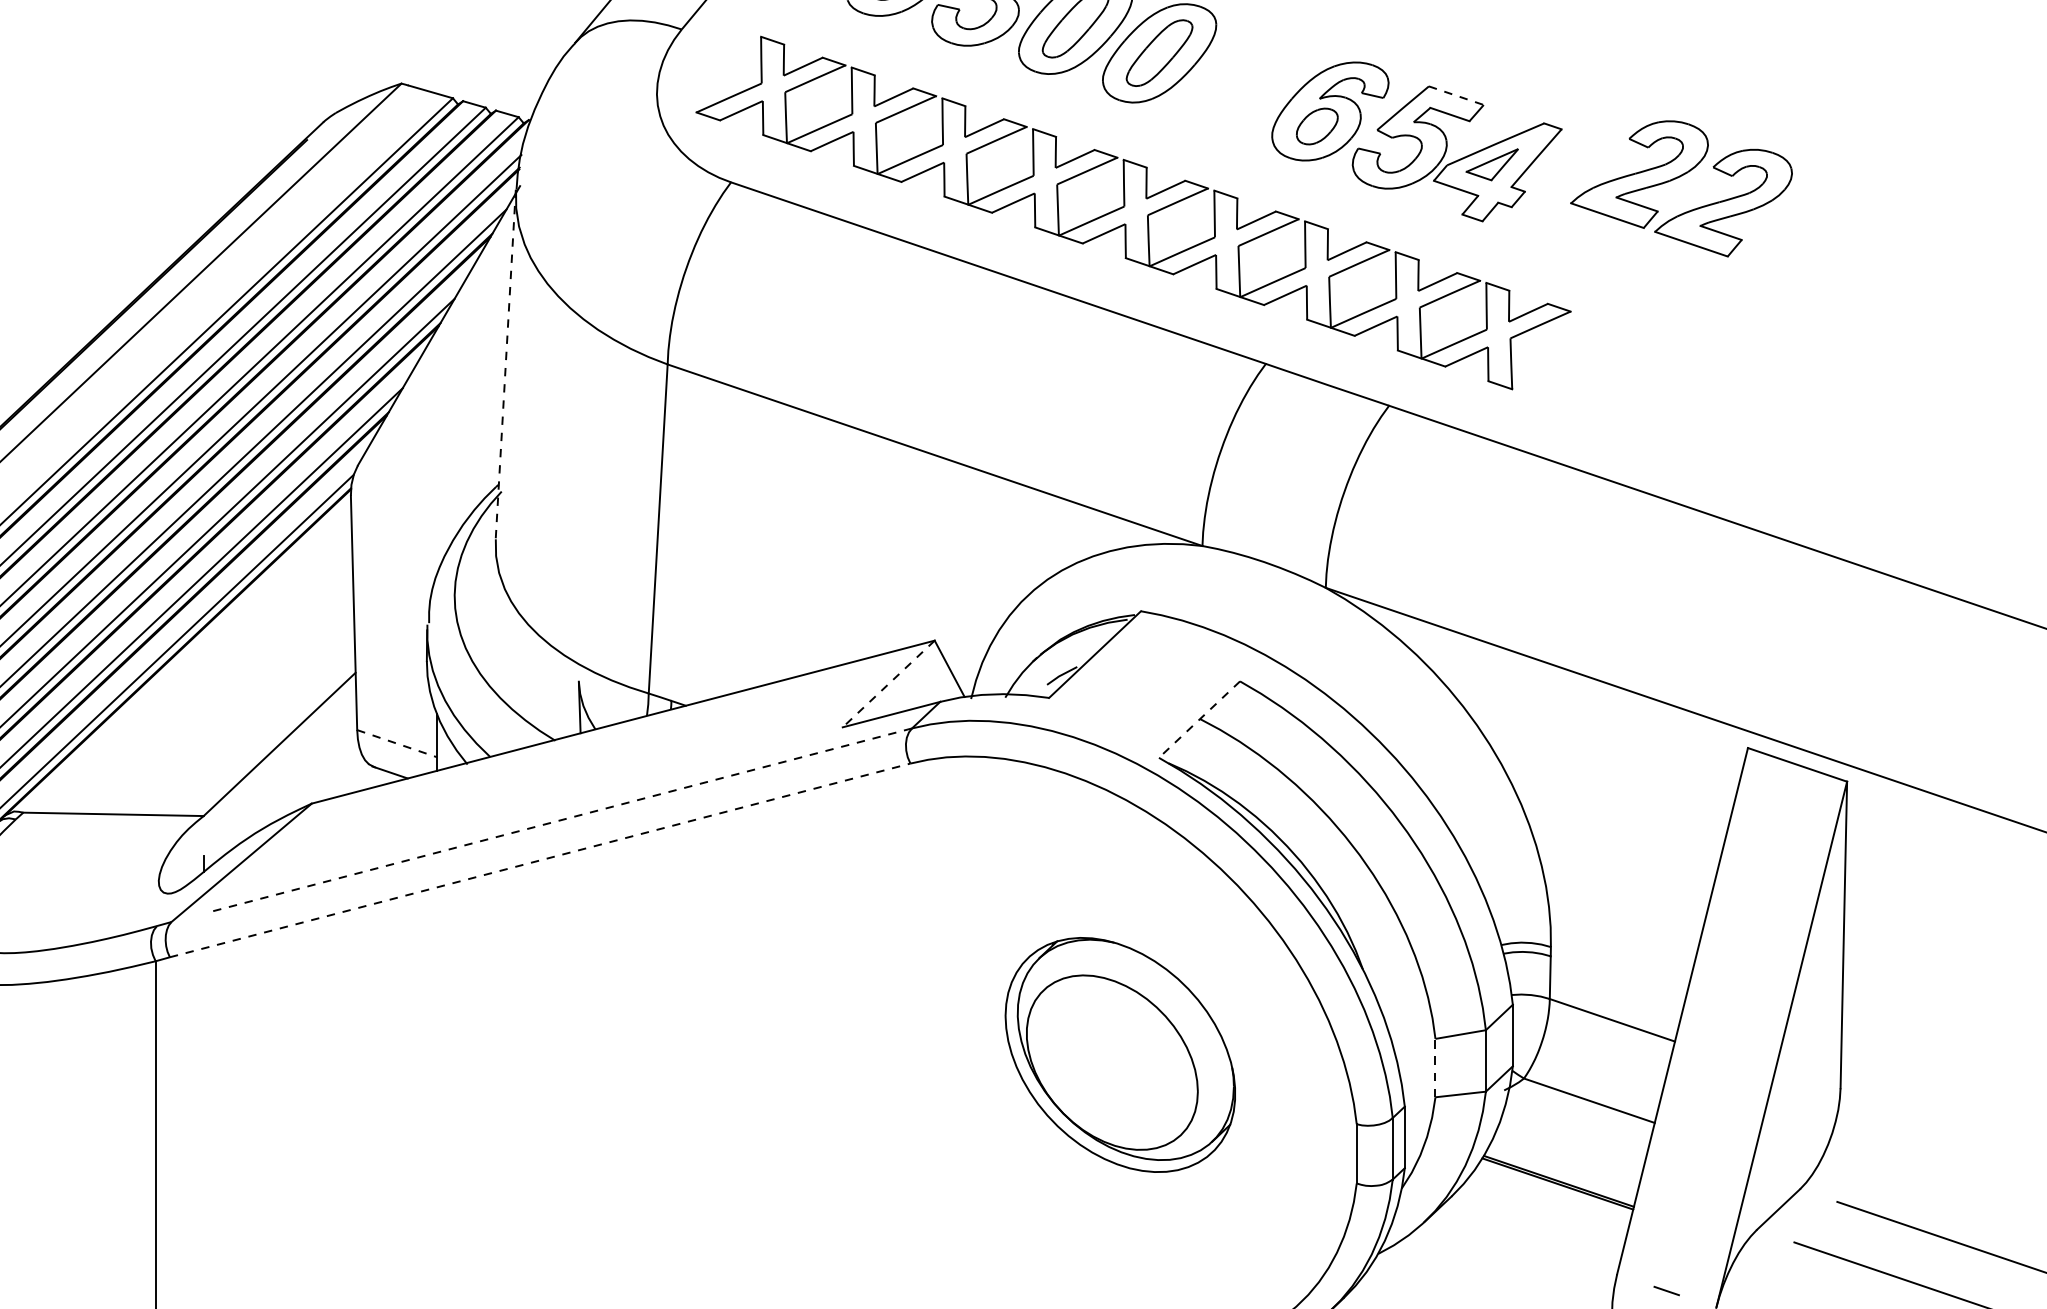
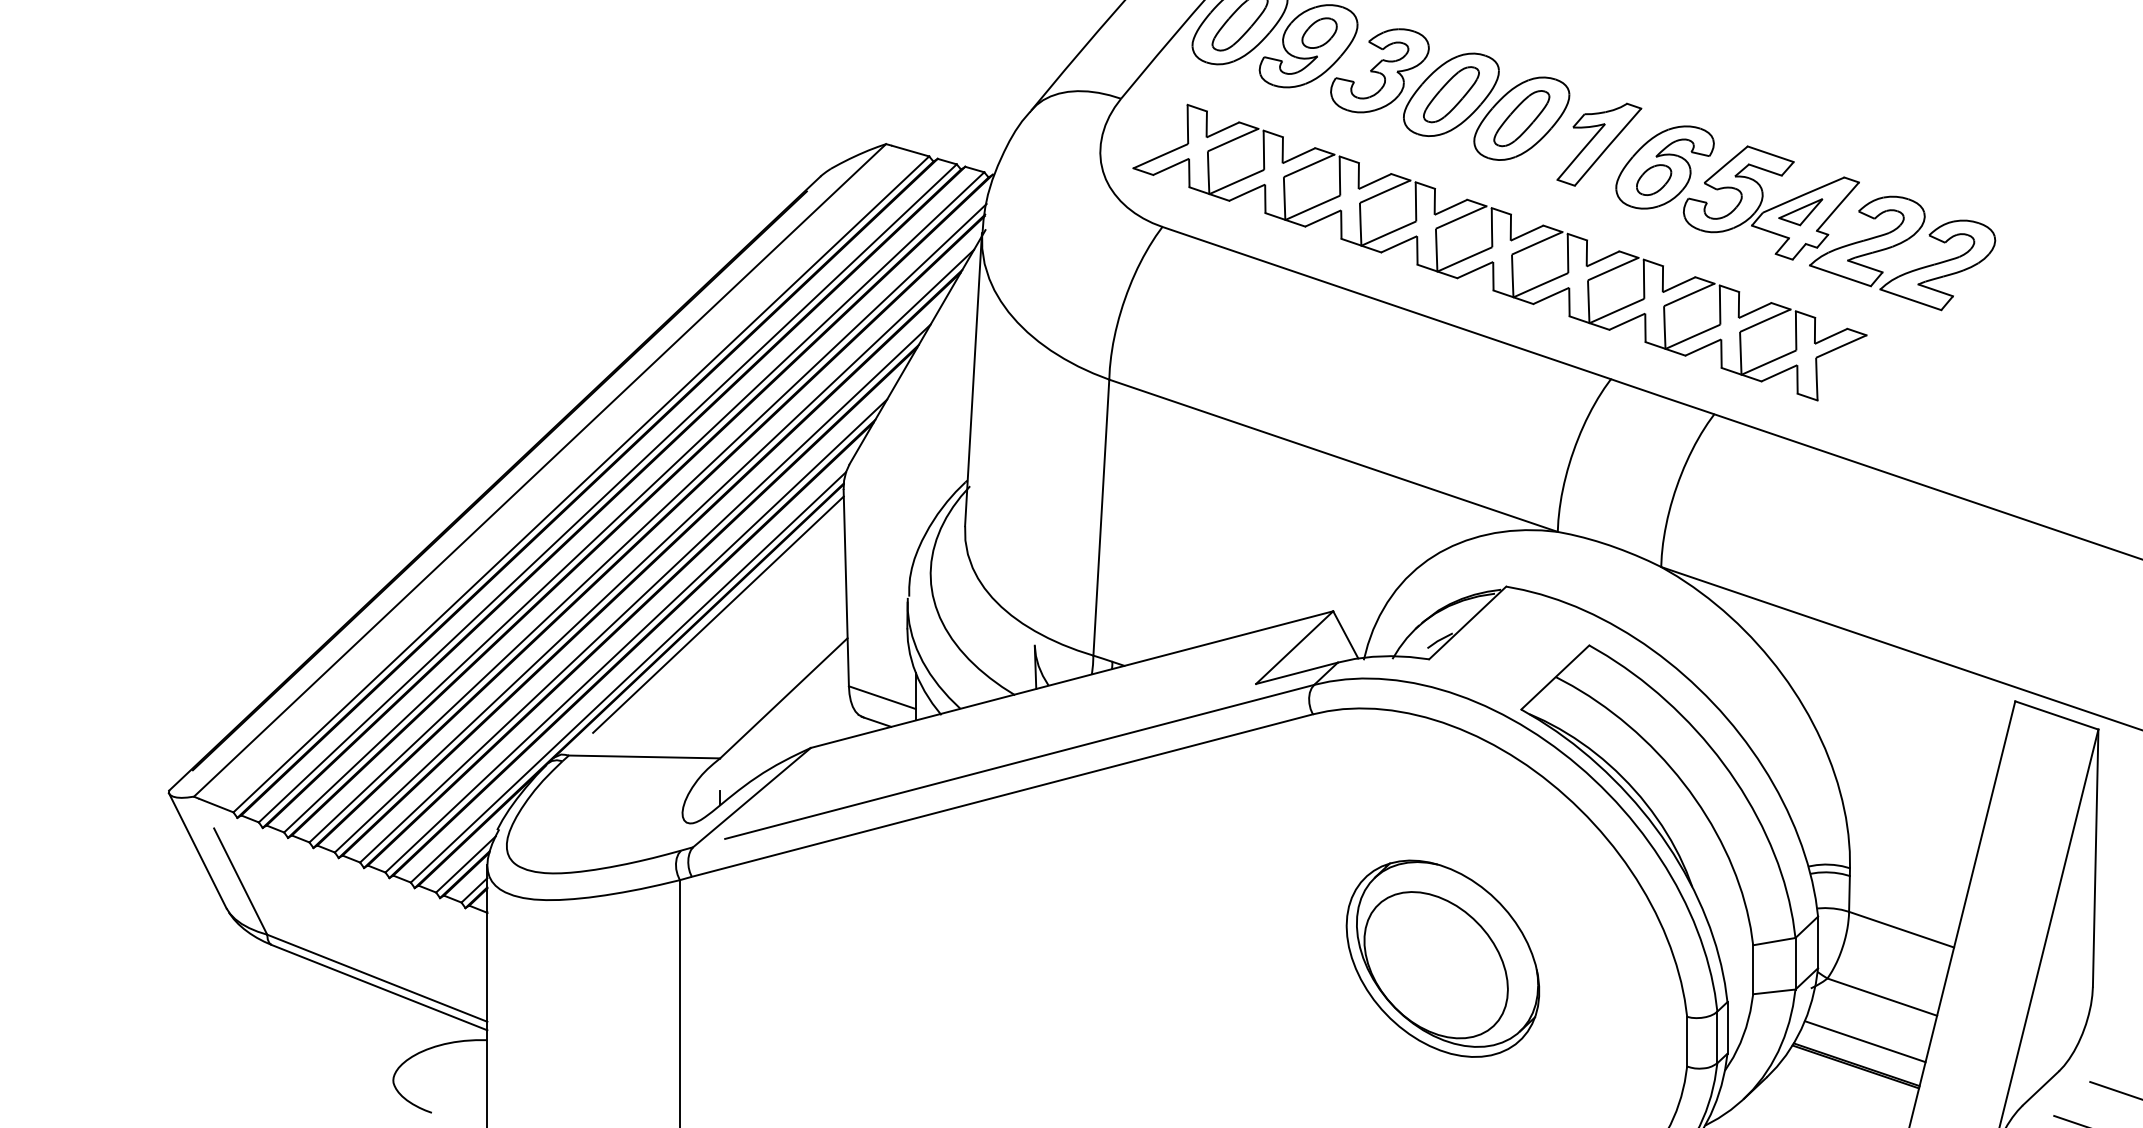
part: (1252, 84) -> (1599, 144), added
line: (1457, 95) -> (1771, 154), dashed -> solid
part: (1676, 179) -> (1898, 245), moved
line: (505, 364) -> (973, 379), dashed -> solid
line: (201, 644) -> (718, 614), added
line: (888, 683) -> (1294, 647), dashed -> solid
line: (1199, 719) -> (1555, 677), dashed -> solid
line: (397, 743) -> (882, 697), dashed -> solid
line: (560, 820) -> (1019, 762), dashed -> solid
line: (540, 860) -> (1002, 795), dashed -> solid
part: (1119, 1054) -> (1442, 958), moved
line: (1435, 1067) -> (1753, 969), dashed -> solid
line: (1568, 1153) -> (1864, 1041), added

